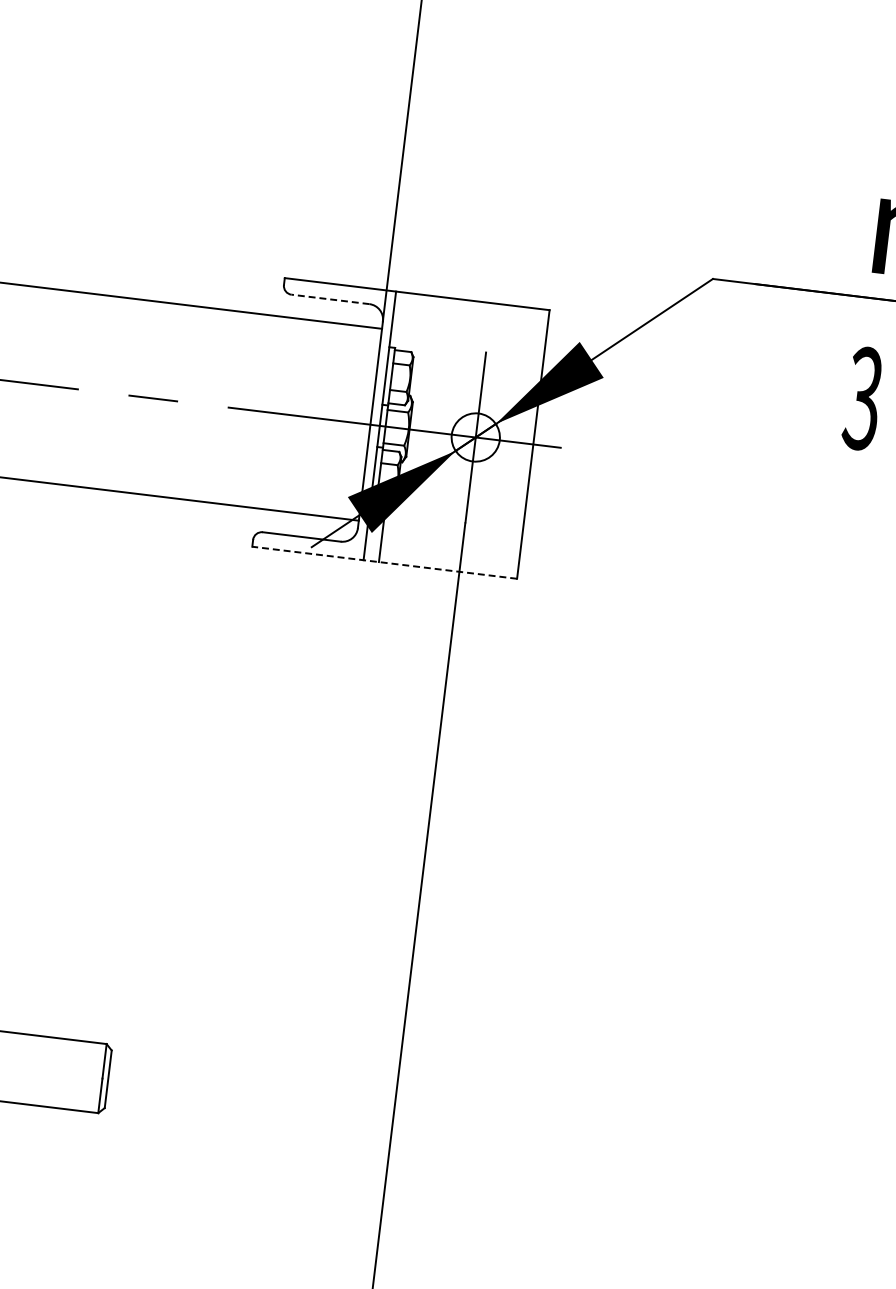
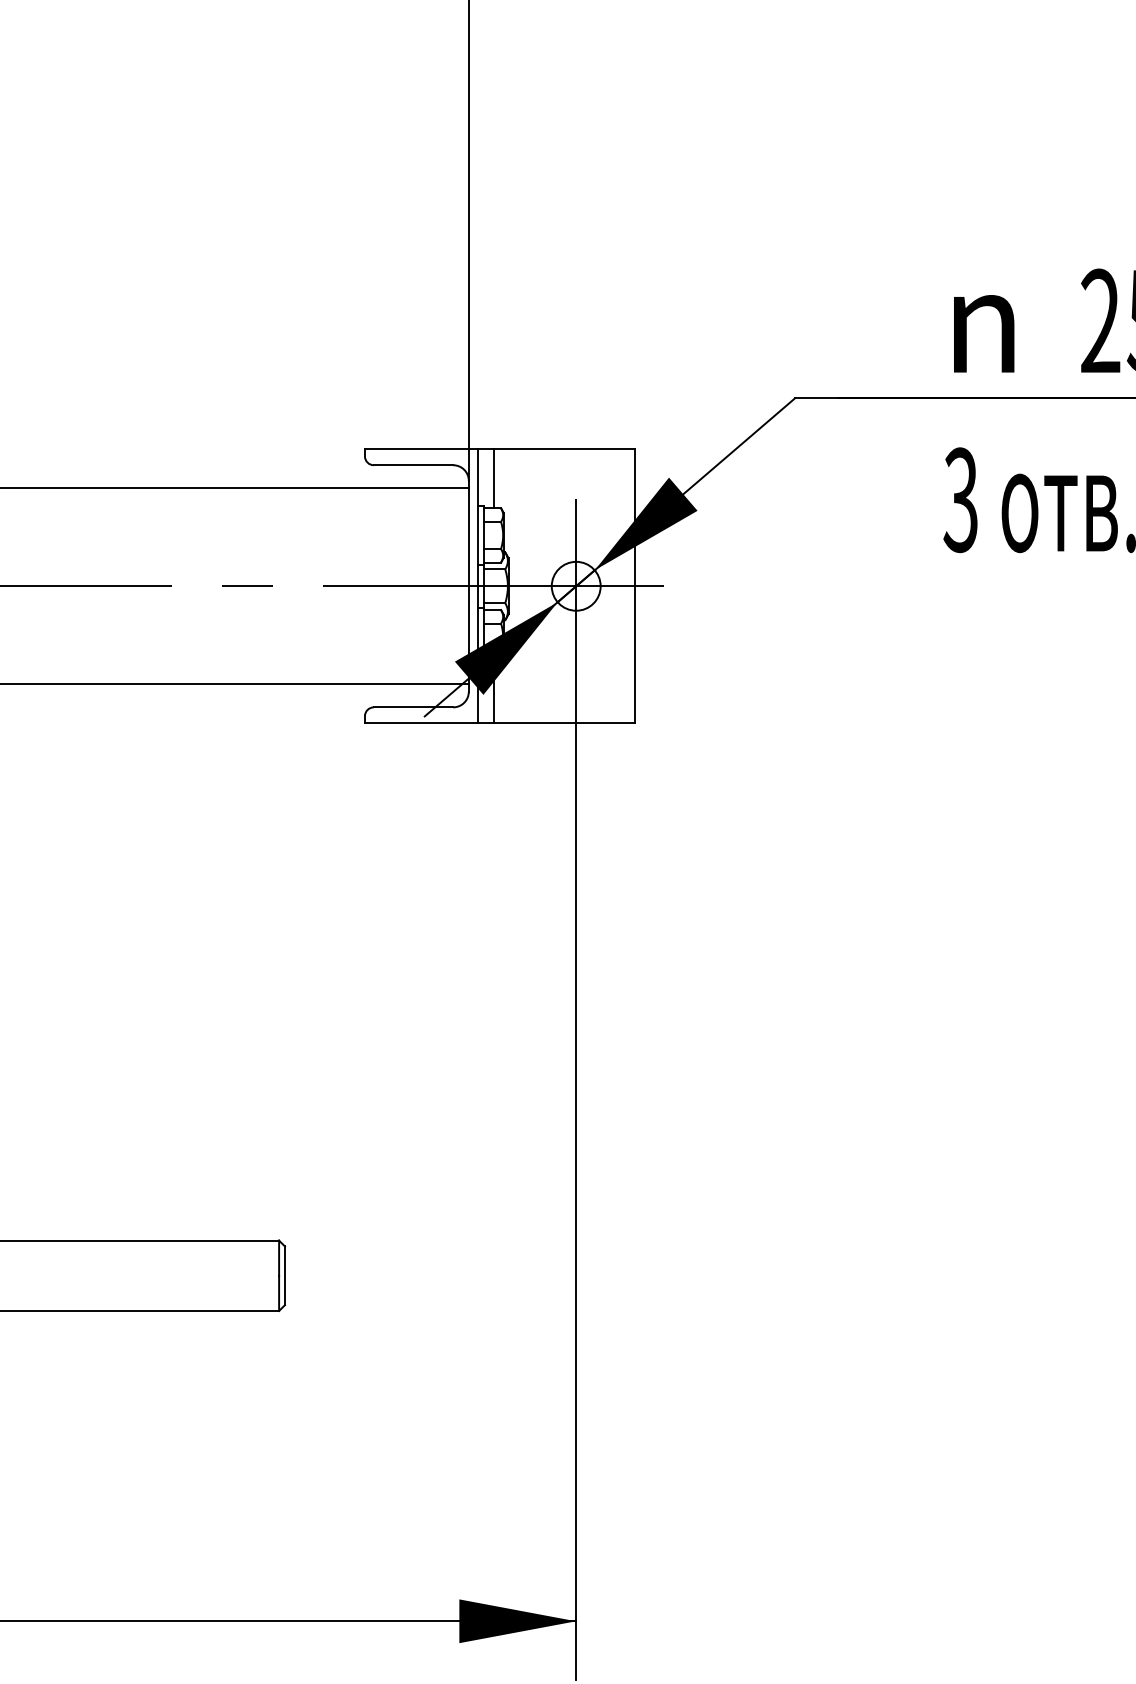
line: (330, 299) -> (413, 465), dashed -> solid
line: (408, 322) -> (494, 478), added
line: (384, 562) -> (499, 723), dashed -> solid

